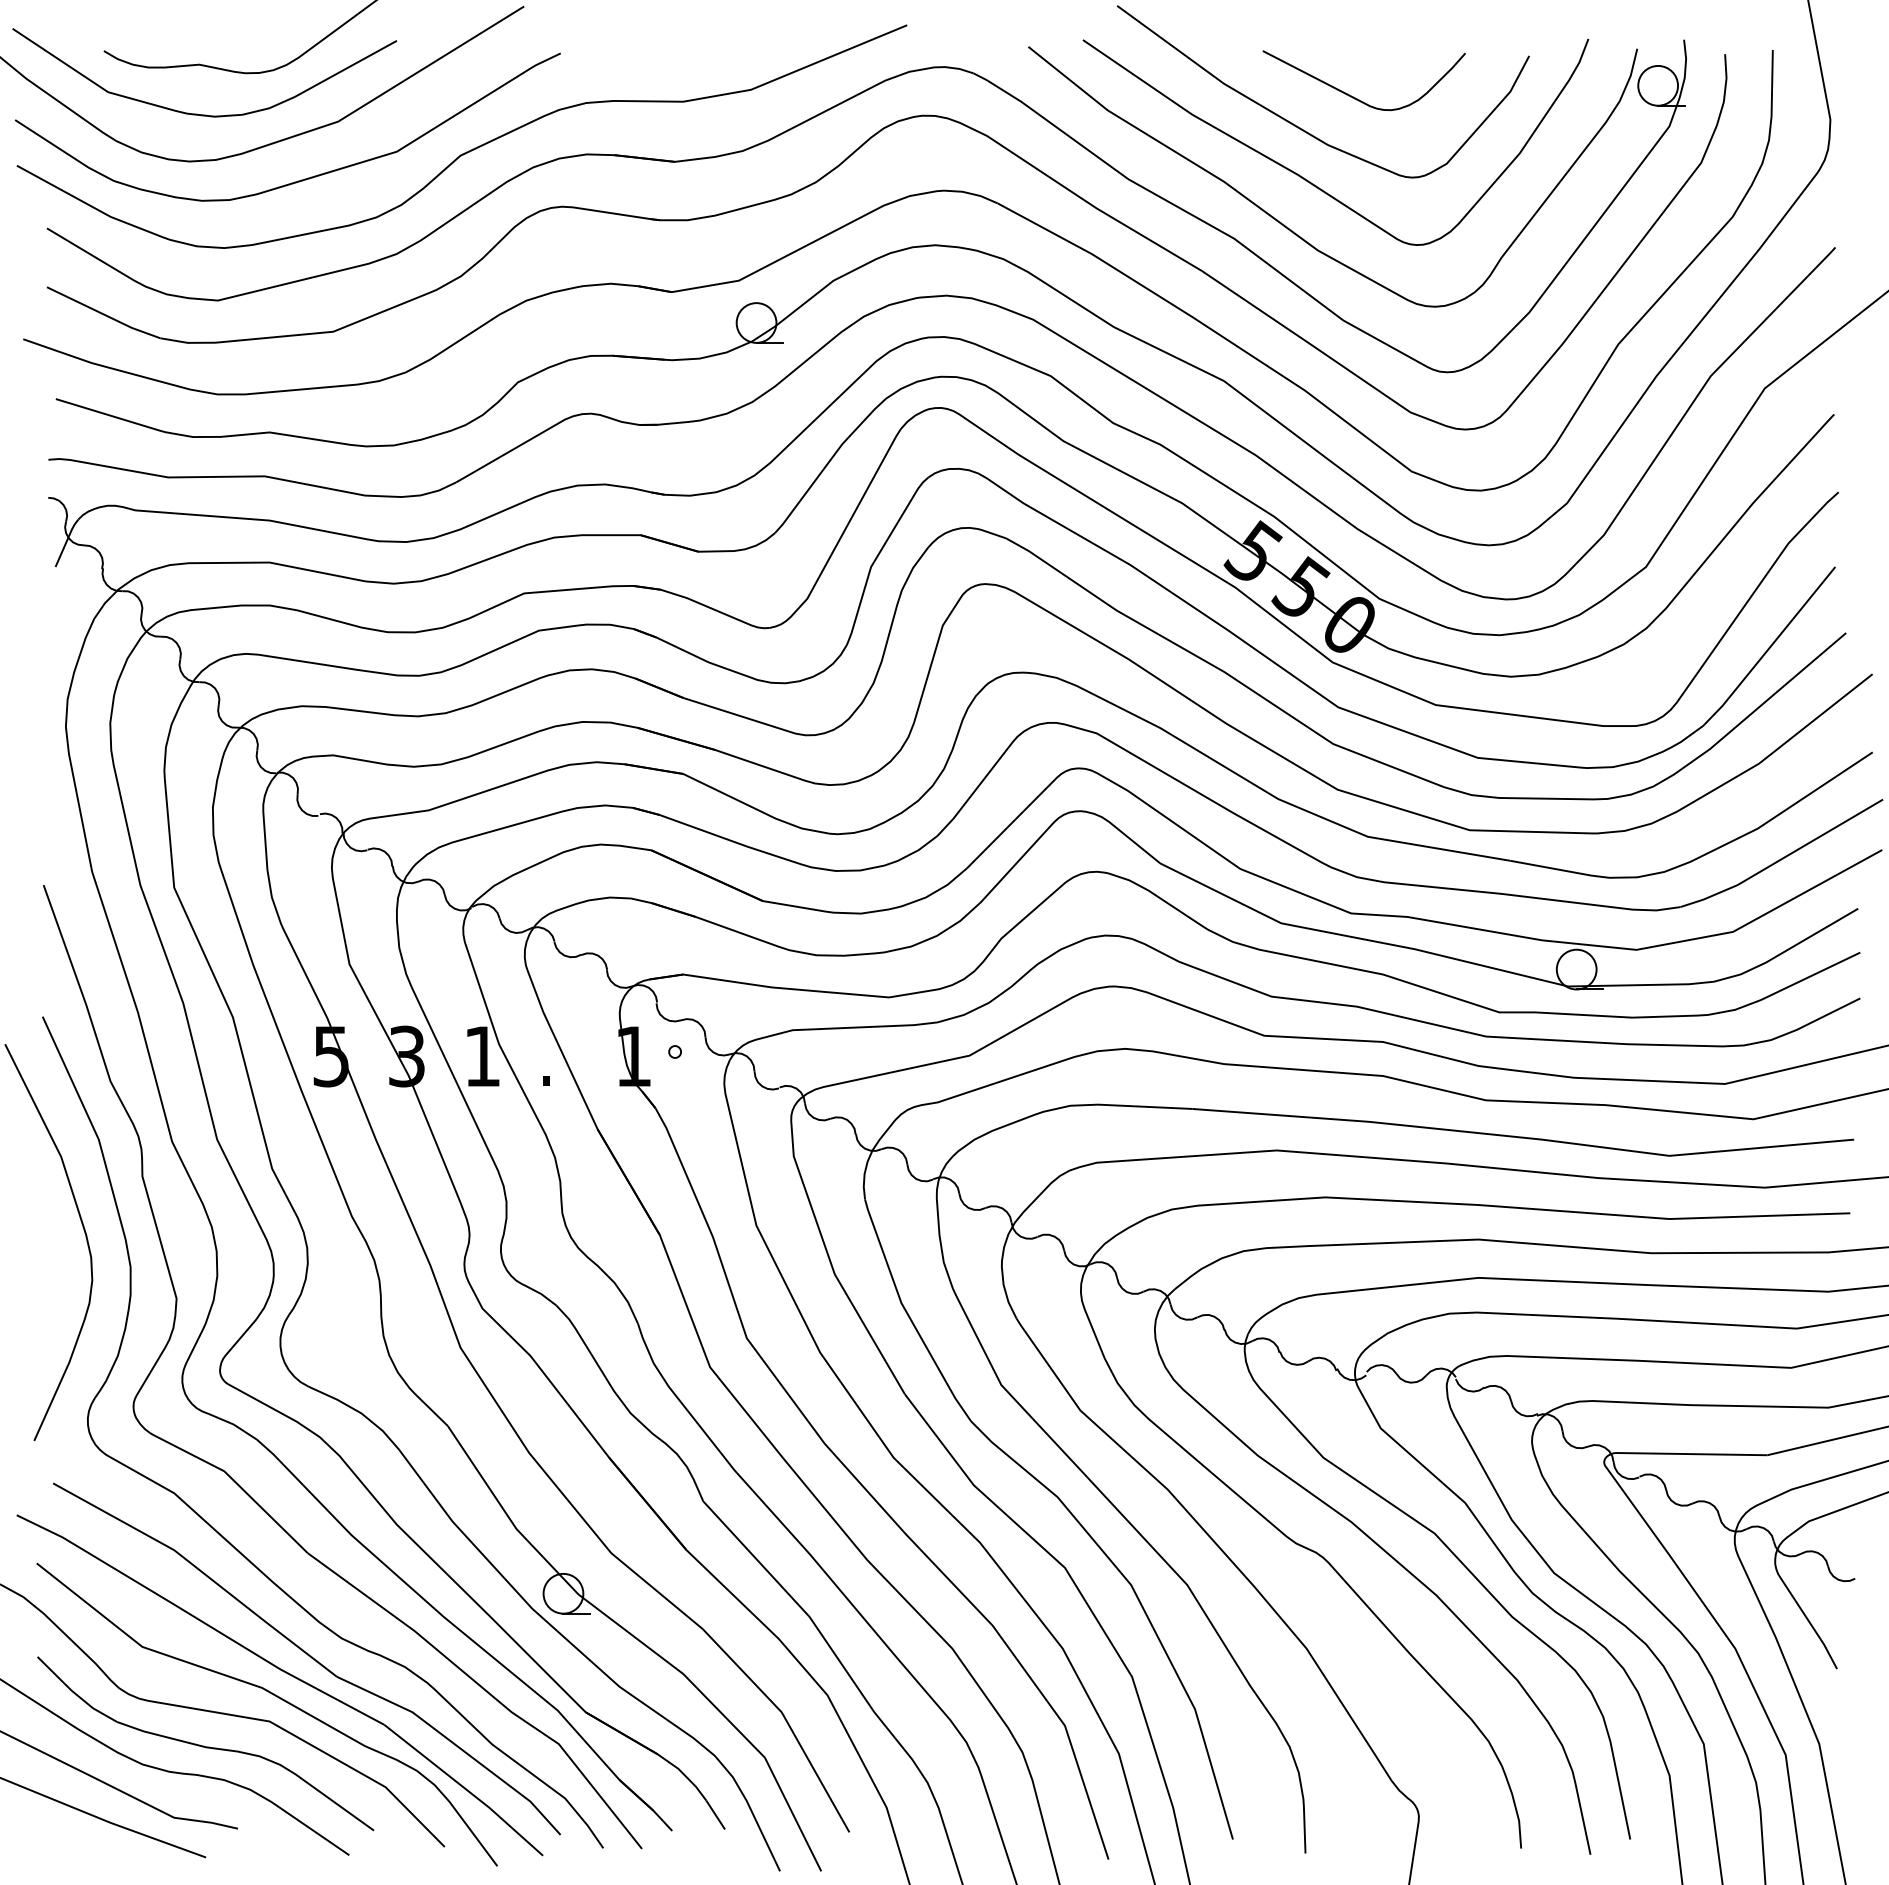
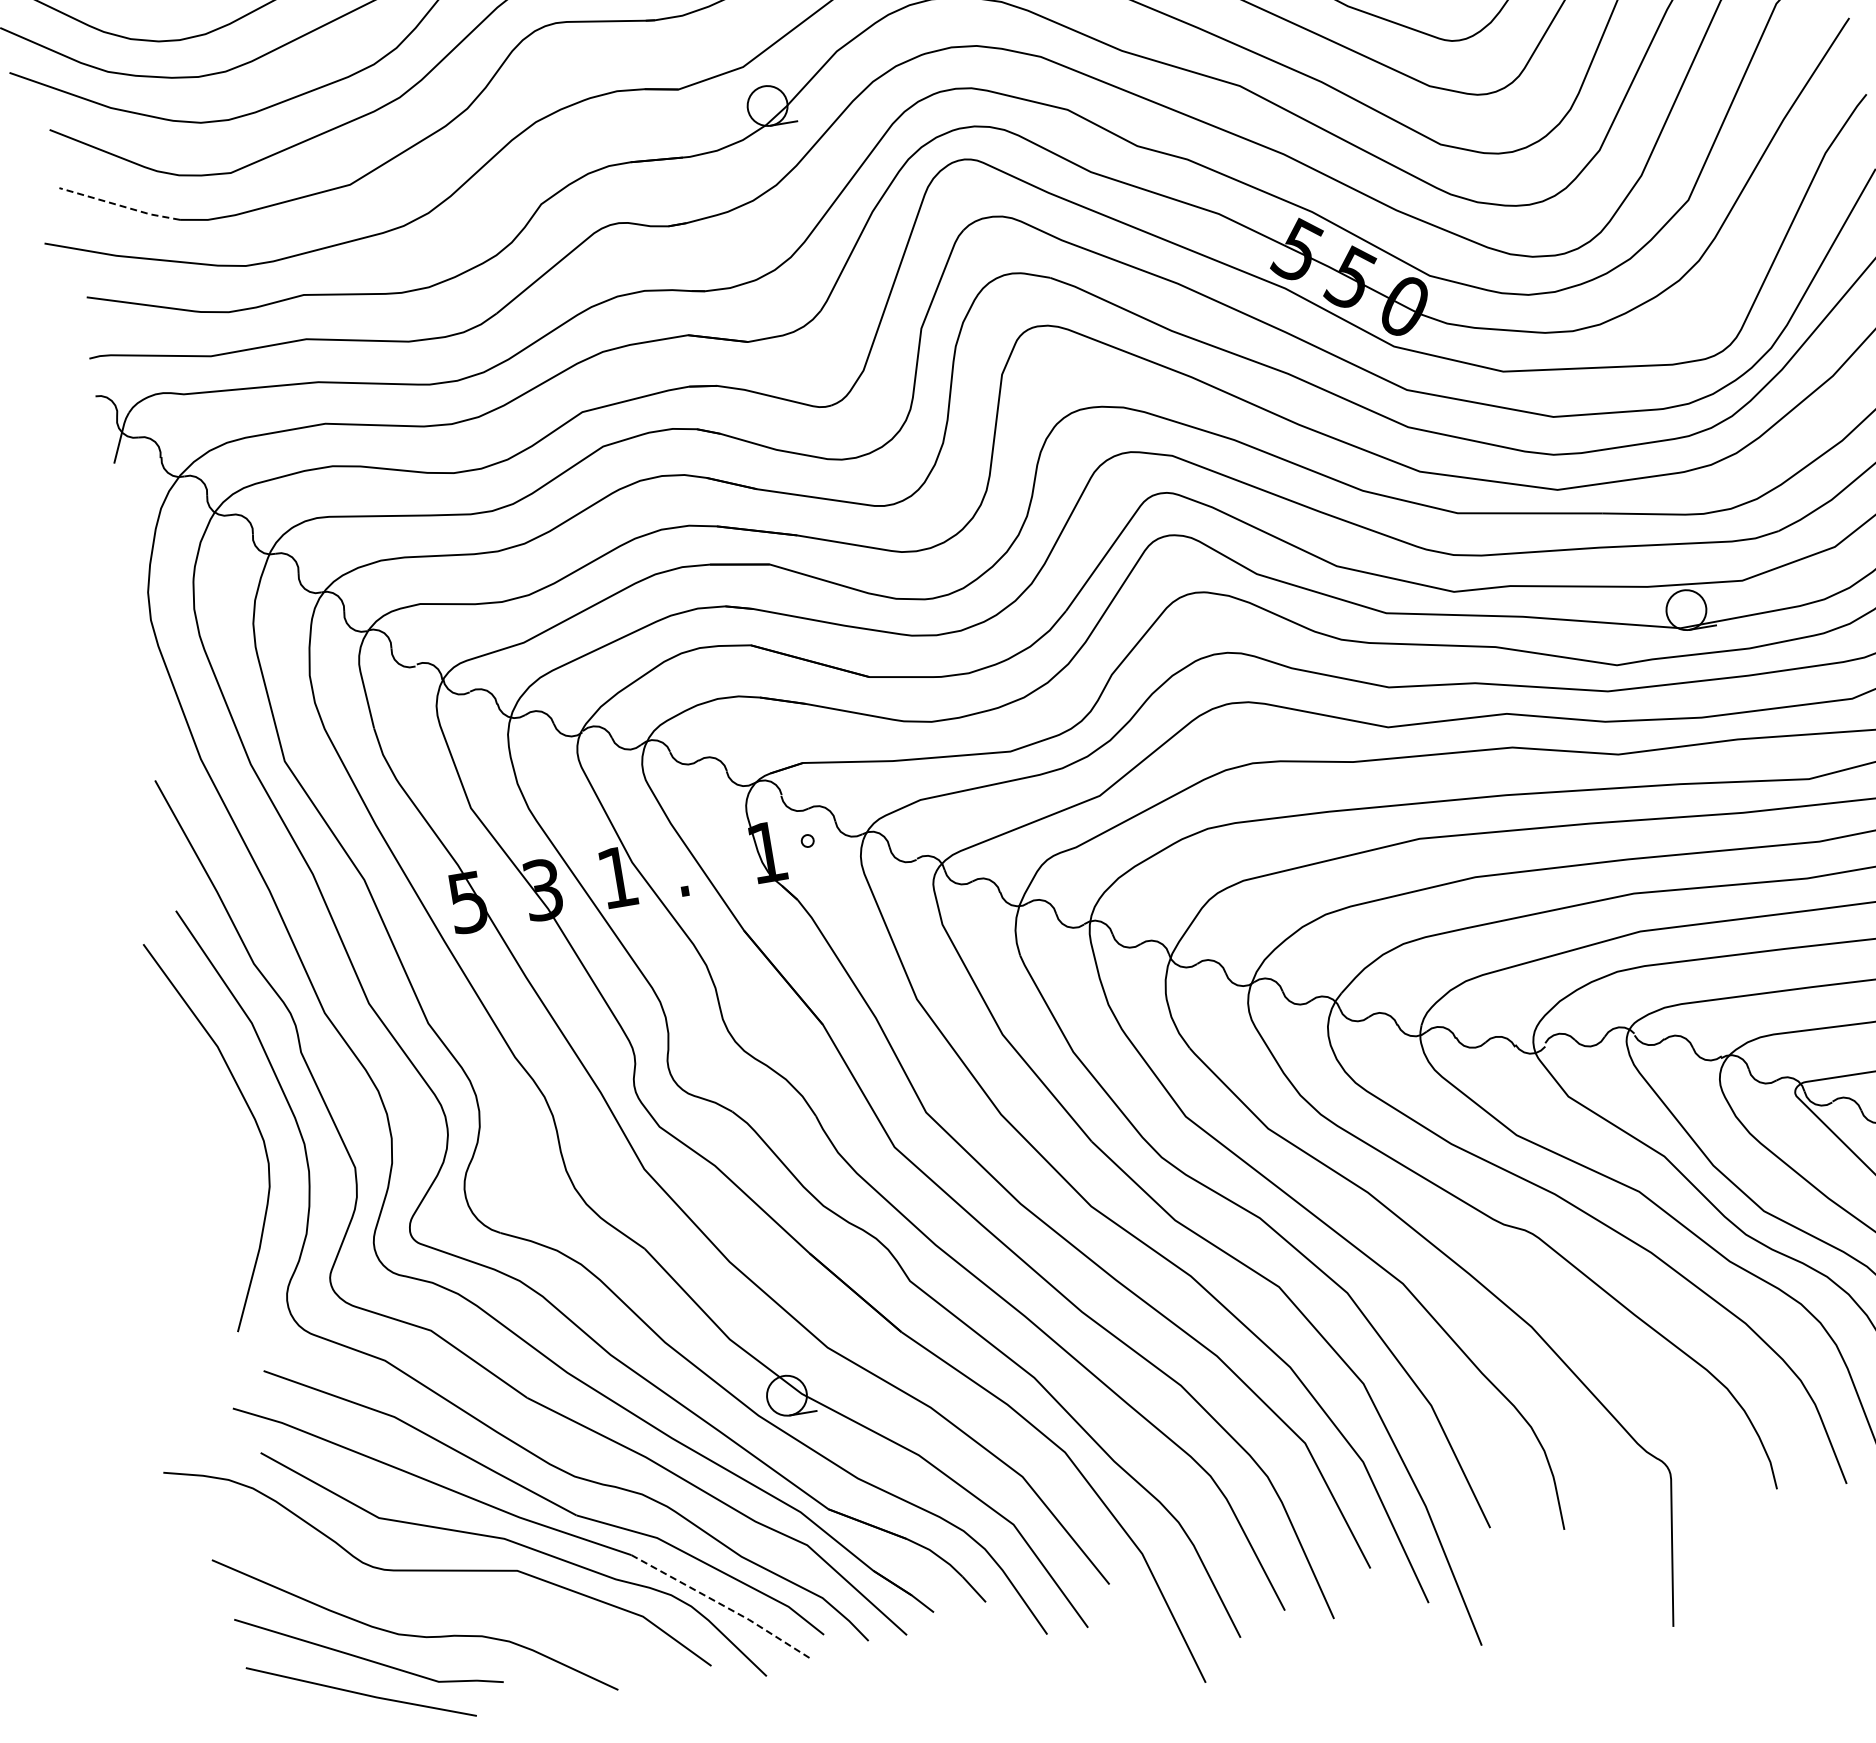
line: (103, 314) -> (119, 205), solid -> dashed
part: (205, 1743) -> (457, 1603), removed
line: (465, 1789) -> (722, 1605), solid -> dashed

